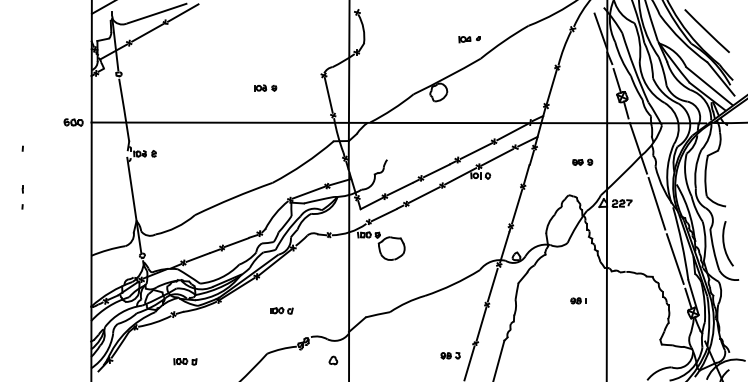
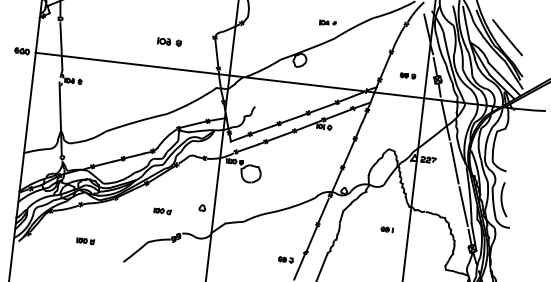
part: (265, 87) -> (169, 41), size x1.4
part: (582, 161) -> (407, 75), moved
part: (333, 360) -> (202, 208), moved

